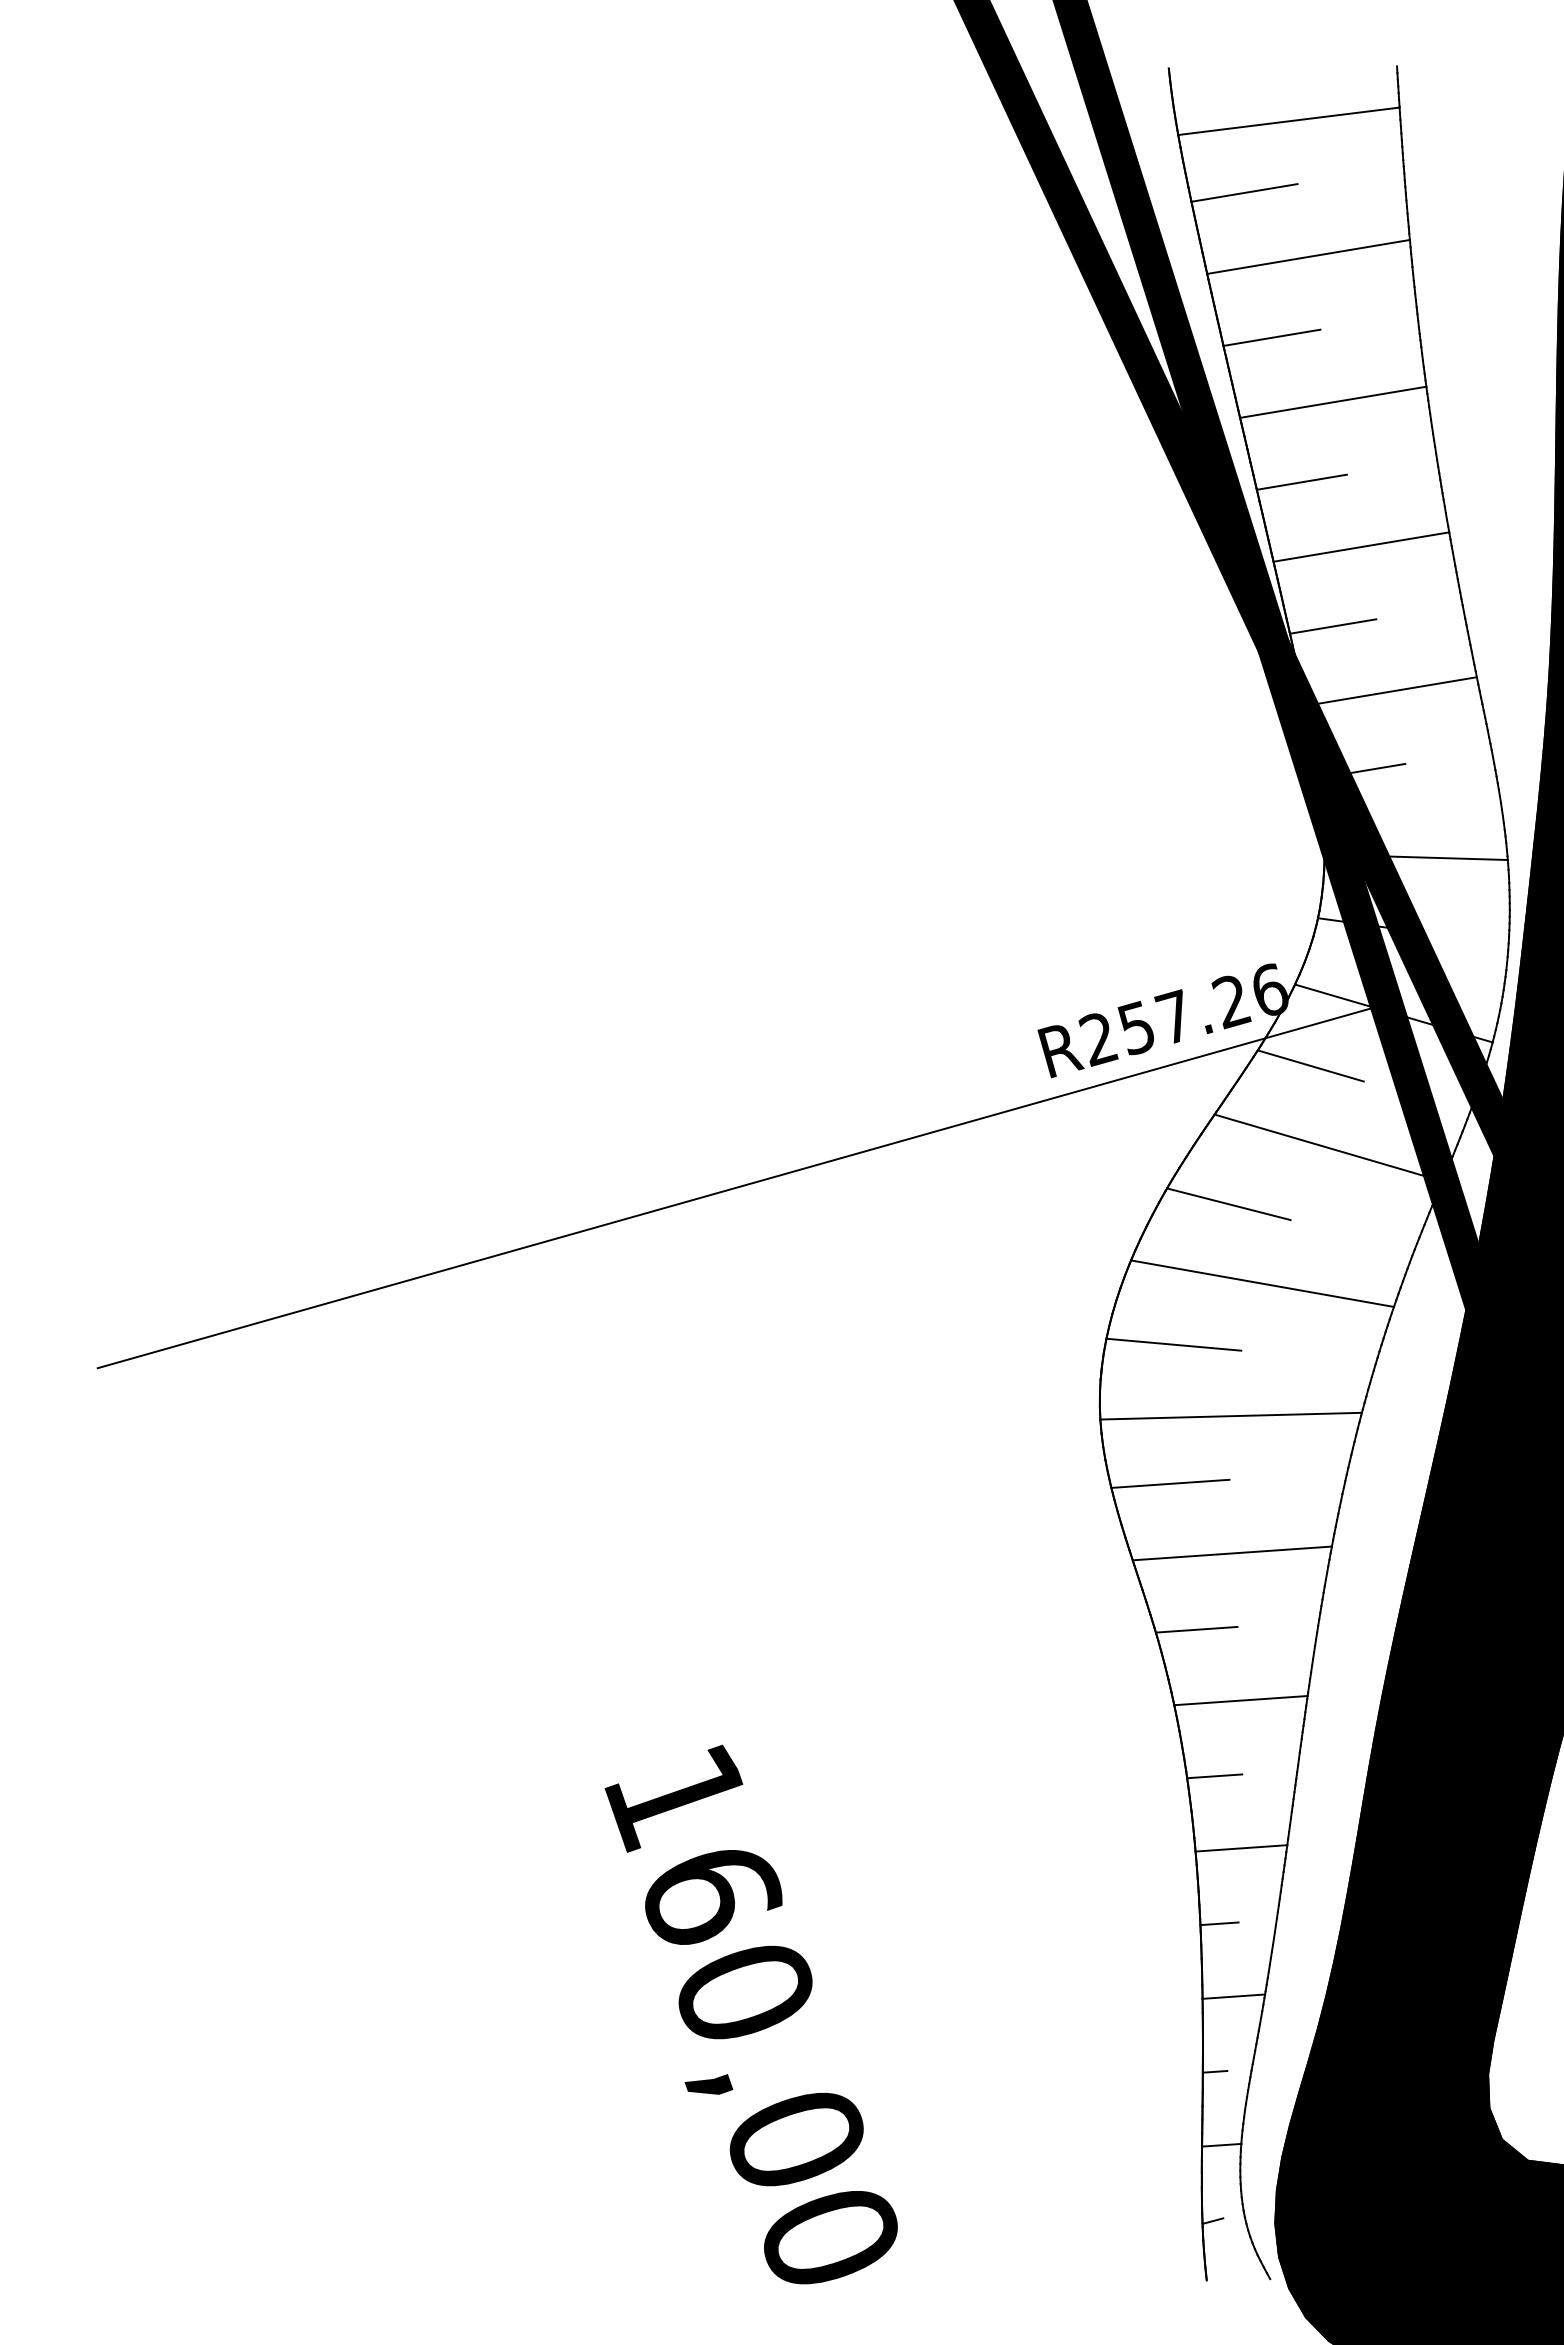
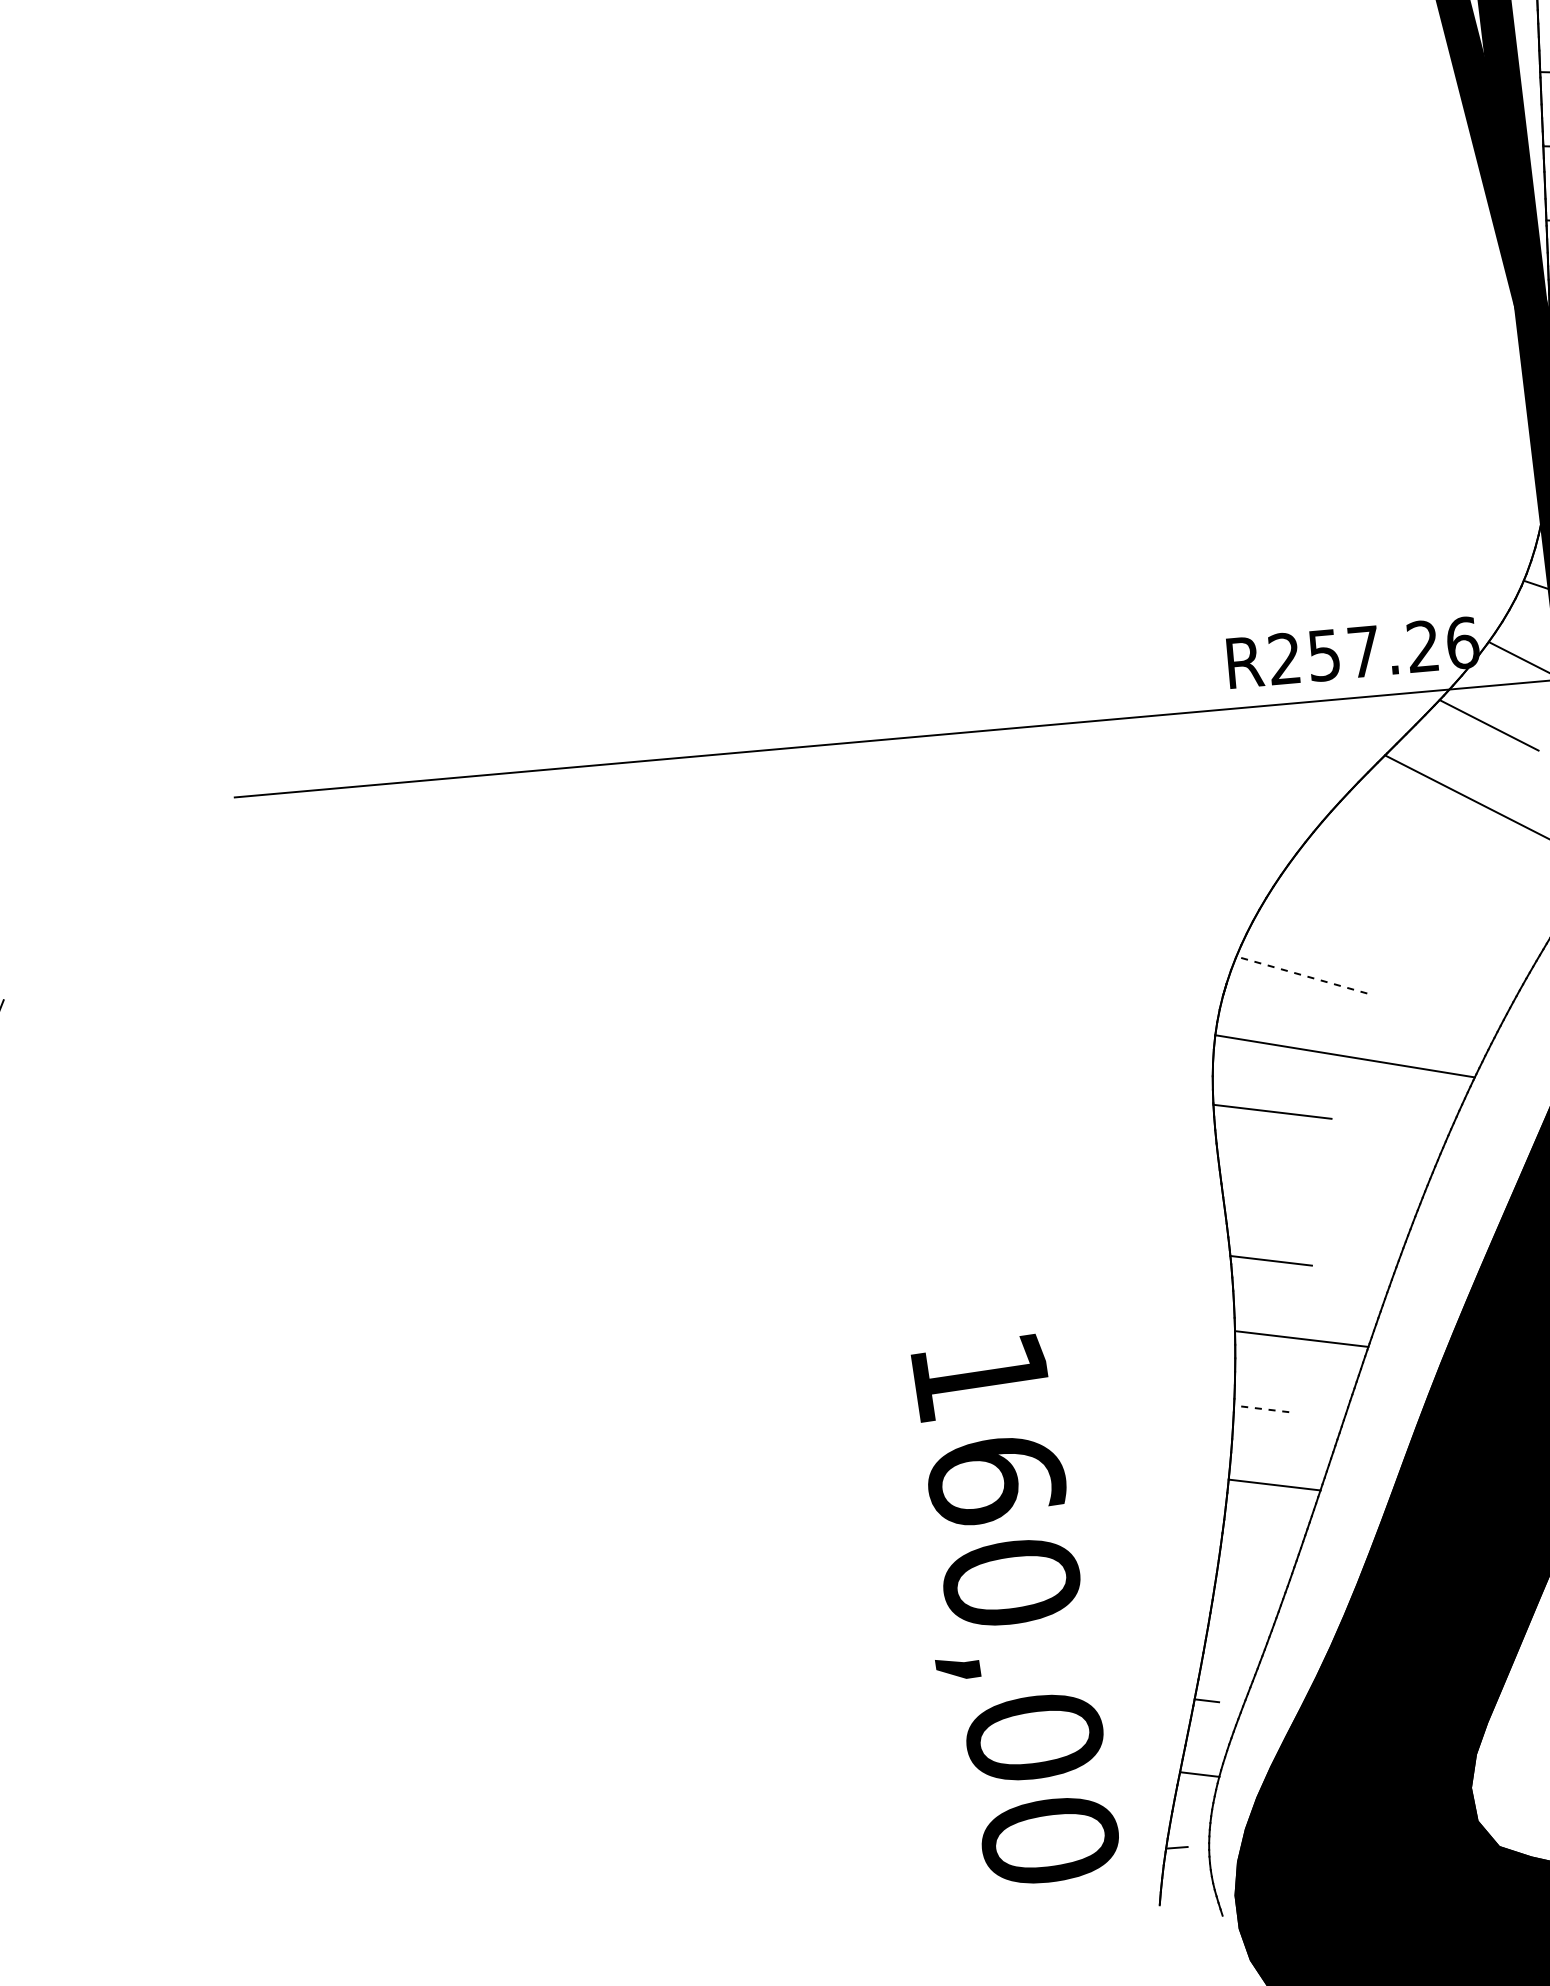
line: (1228, 1204) -> (1381, 846), removed
line: (1262, 1283) -> (1400, 931), removed
line: (1173, 1344) -> (1301, 974), solid -> dashed
line: (1231, 1553) -> (1319, 1191), removed
line: (1214, 1776) -> (1261, 1409), solid -> dashed
line: (1219, 1923) -> (1238, 1555), removed
line: (1233, 1996) -> (1239, 1629), removed
text: (750, 2014) -> (1012, 1605), moved

